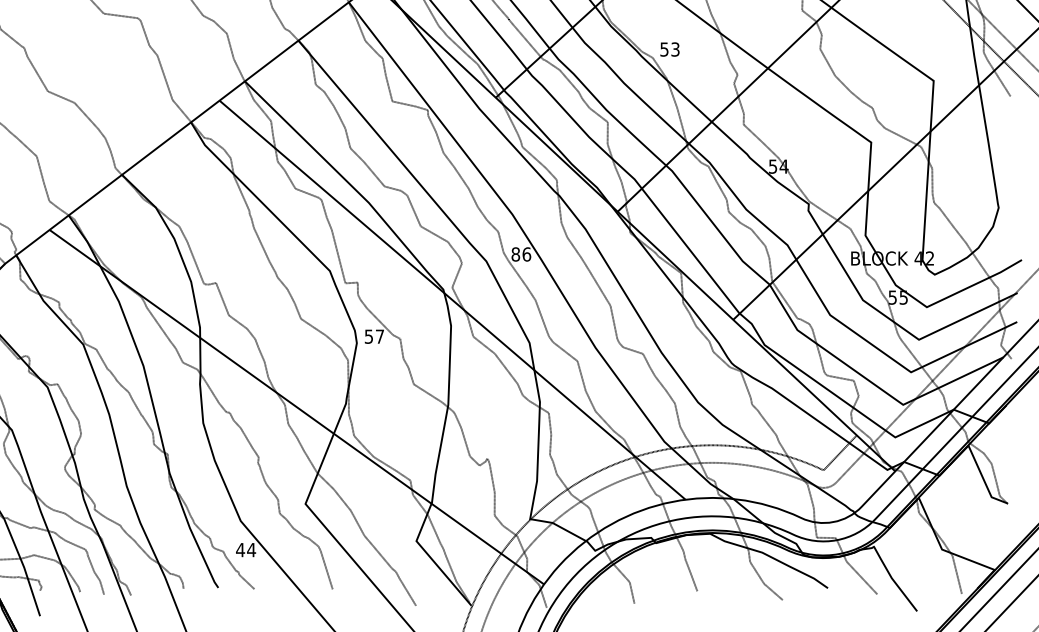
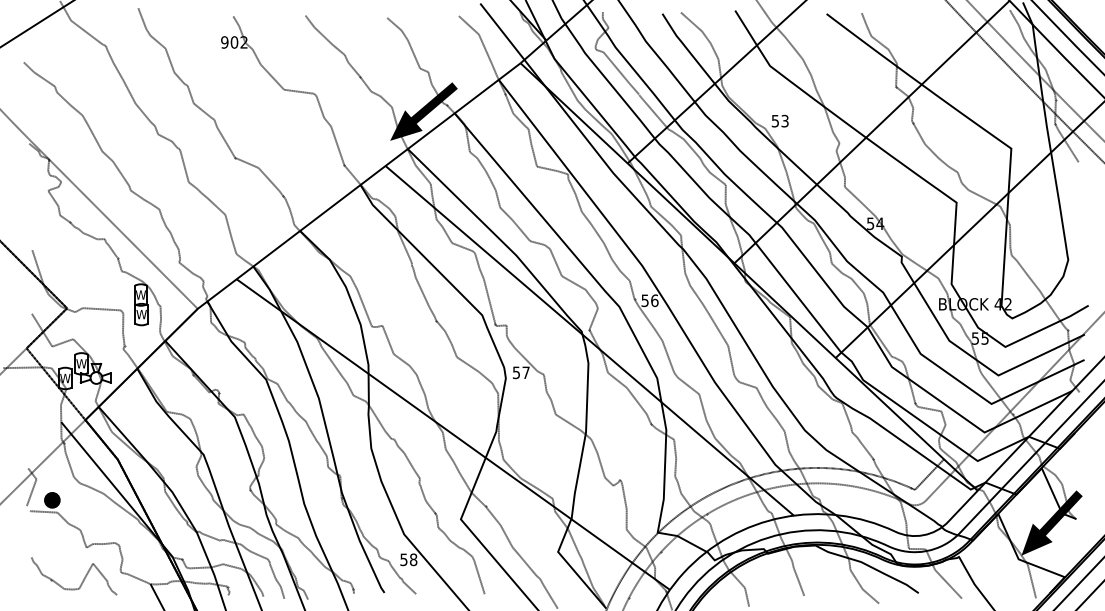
fill: (262, 38) -> (423, 111), added
text: (515, 254) -> (644, 300), 86 -> 56
fill: (979, 507) -> (1051, 522), added
text: (245, 549) -> (408, 559), 44 -> 58

